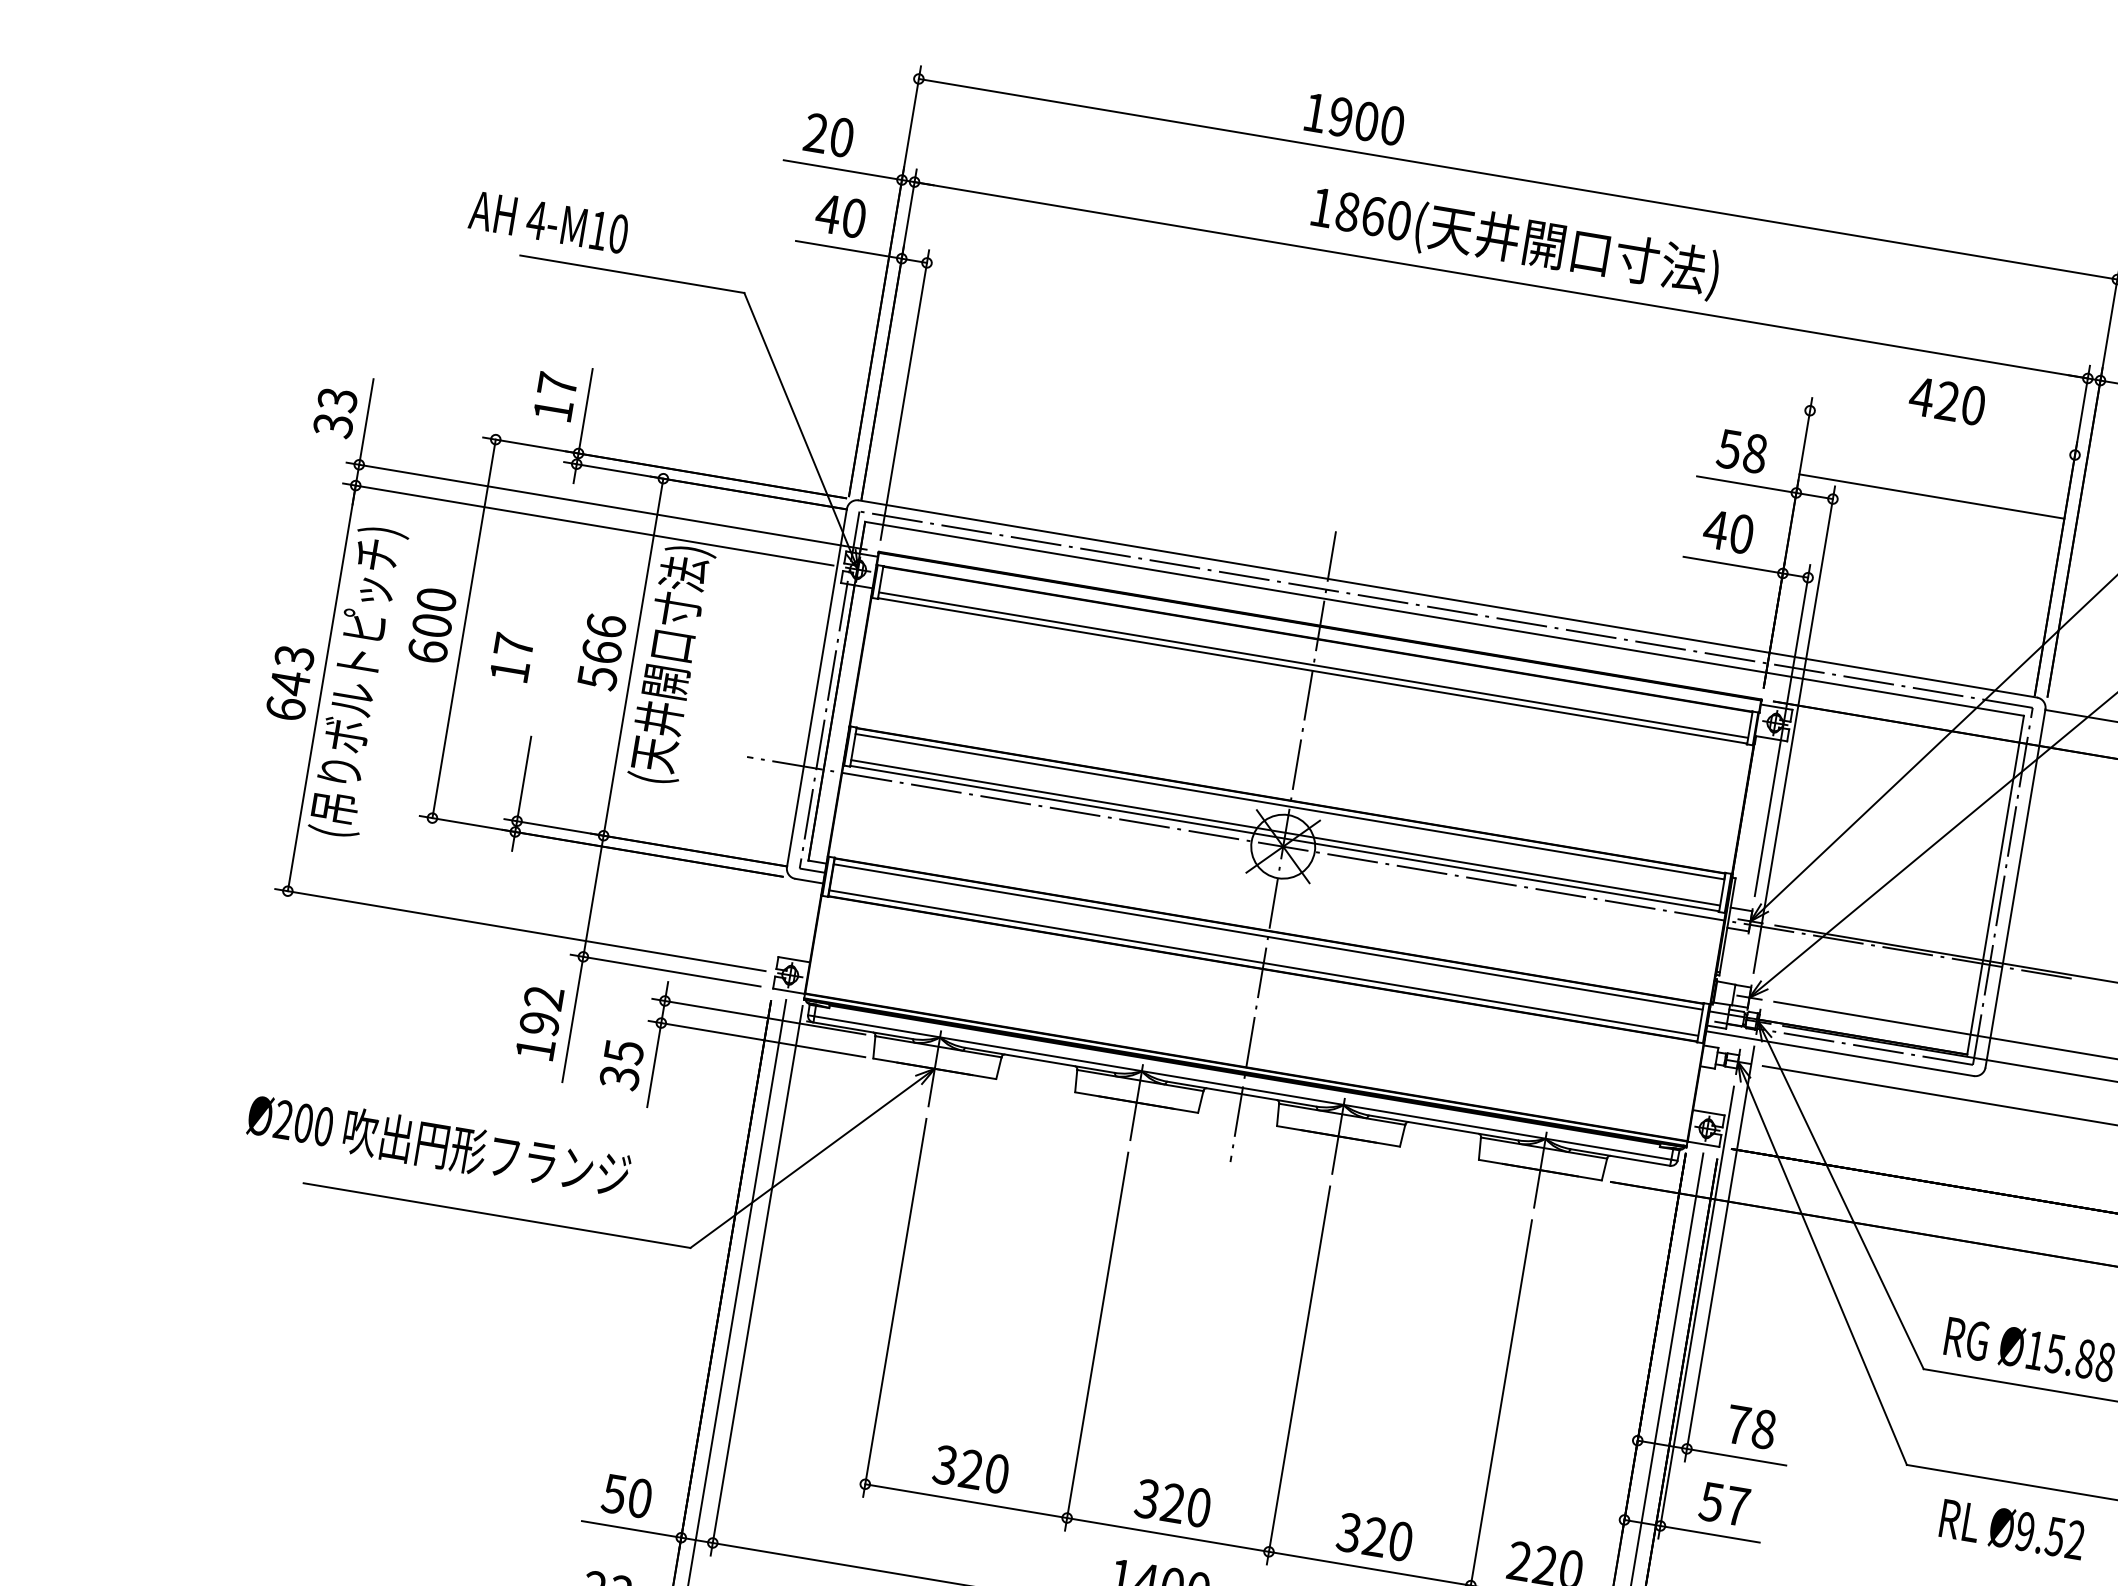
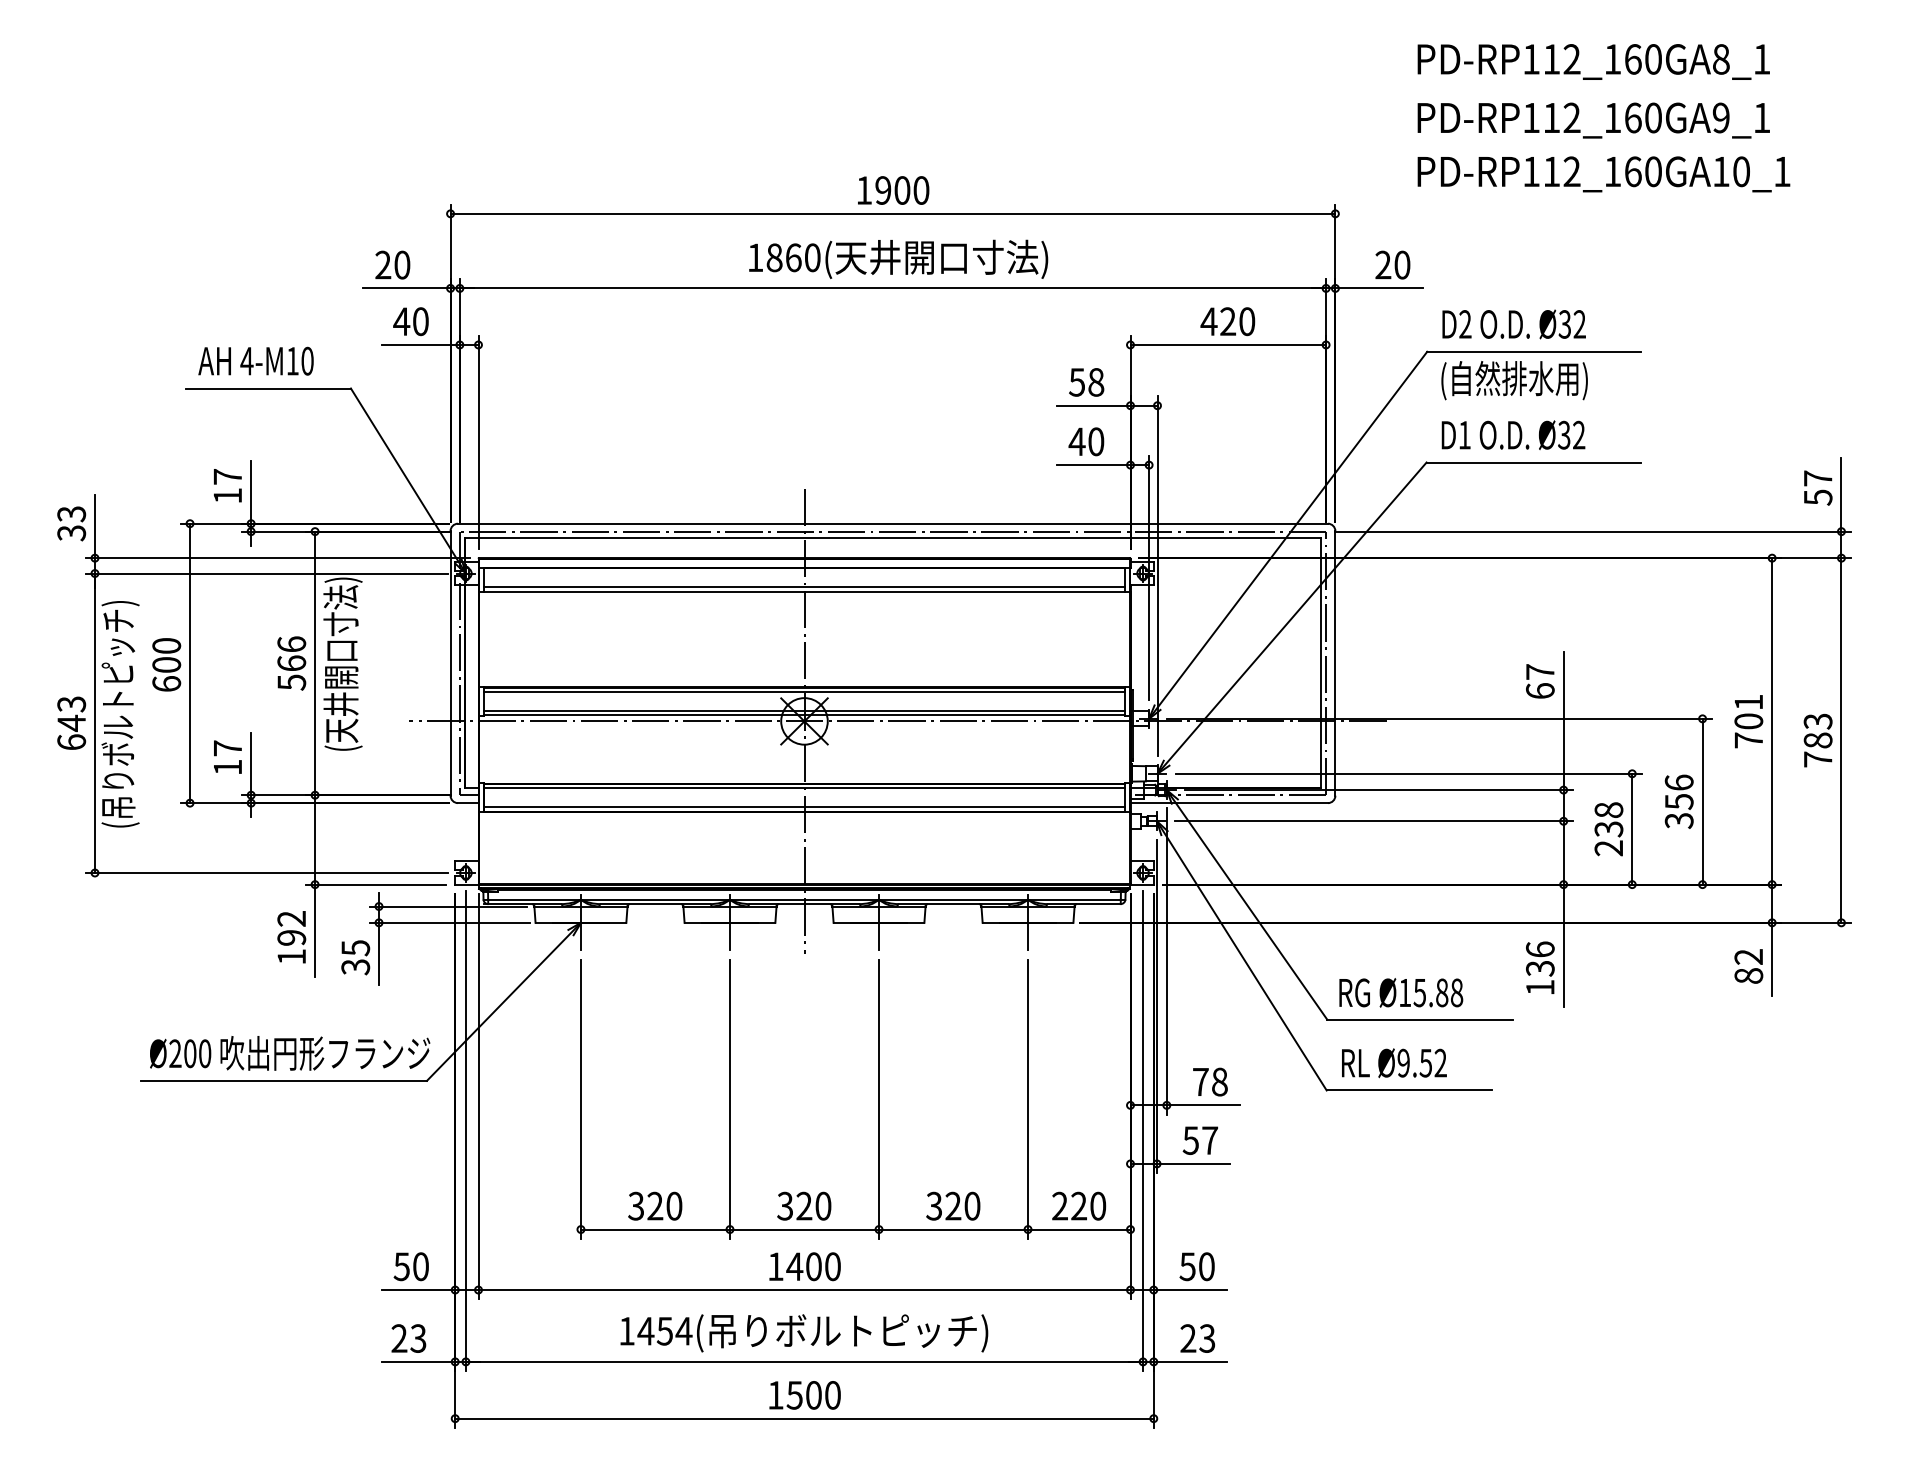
text: (1354, 119) -> (893, 190), moved
text: (548, 221) -> (255, 360), moved
line: (1932, 495) -> (1228, 344), moved
text: (511, 656) -> (227, 756), moved
text: (439, 1145) -> (290, 1053), moved
text: (2012, 1530) -> (1394, 1063), moved

